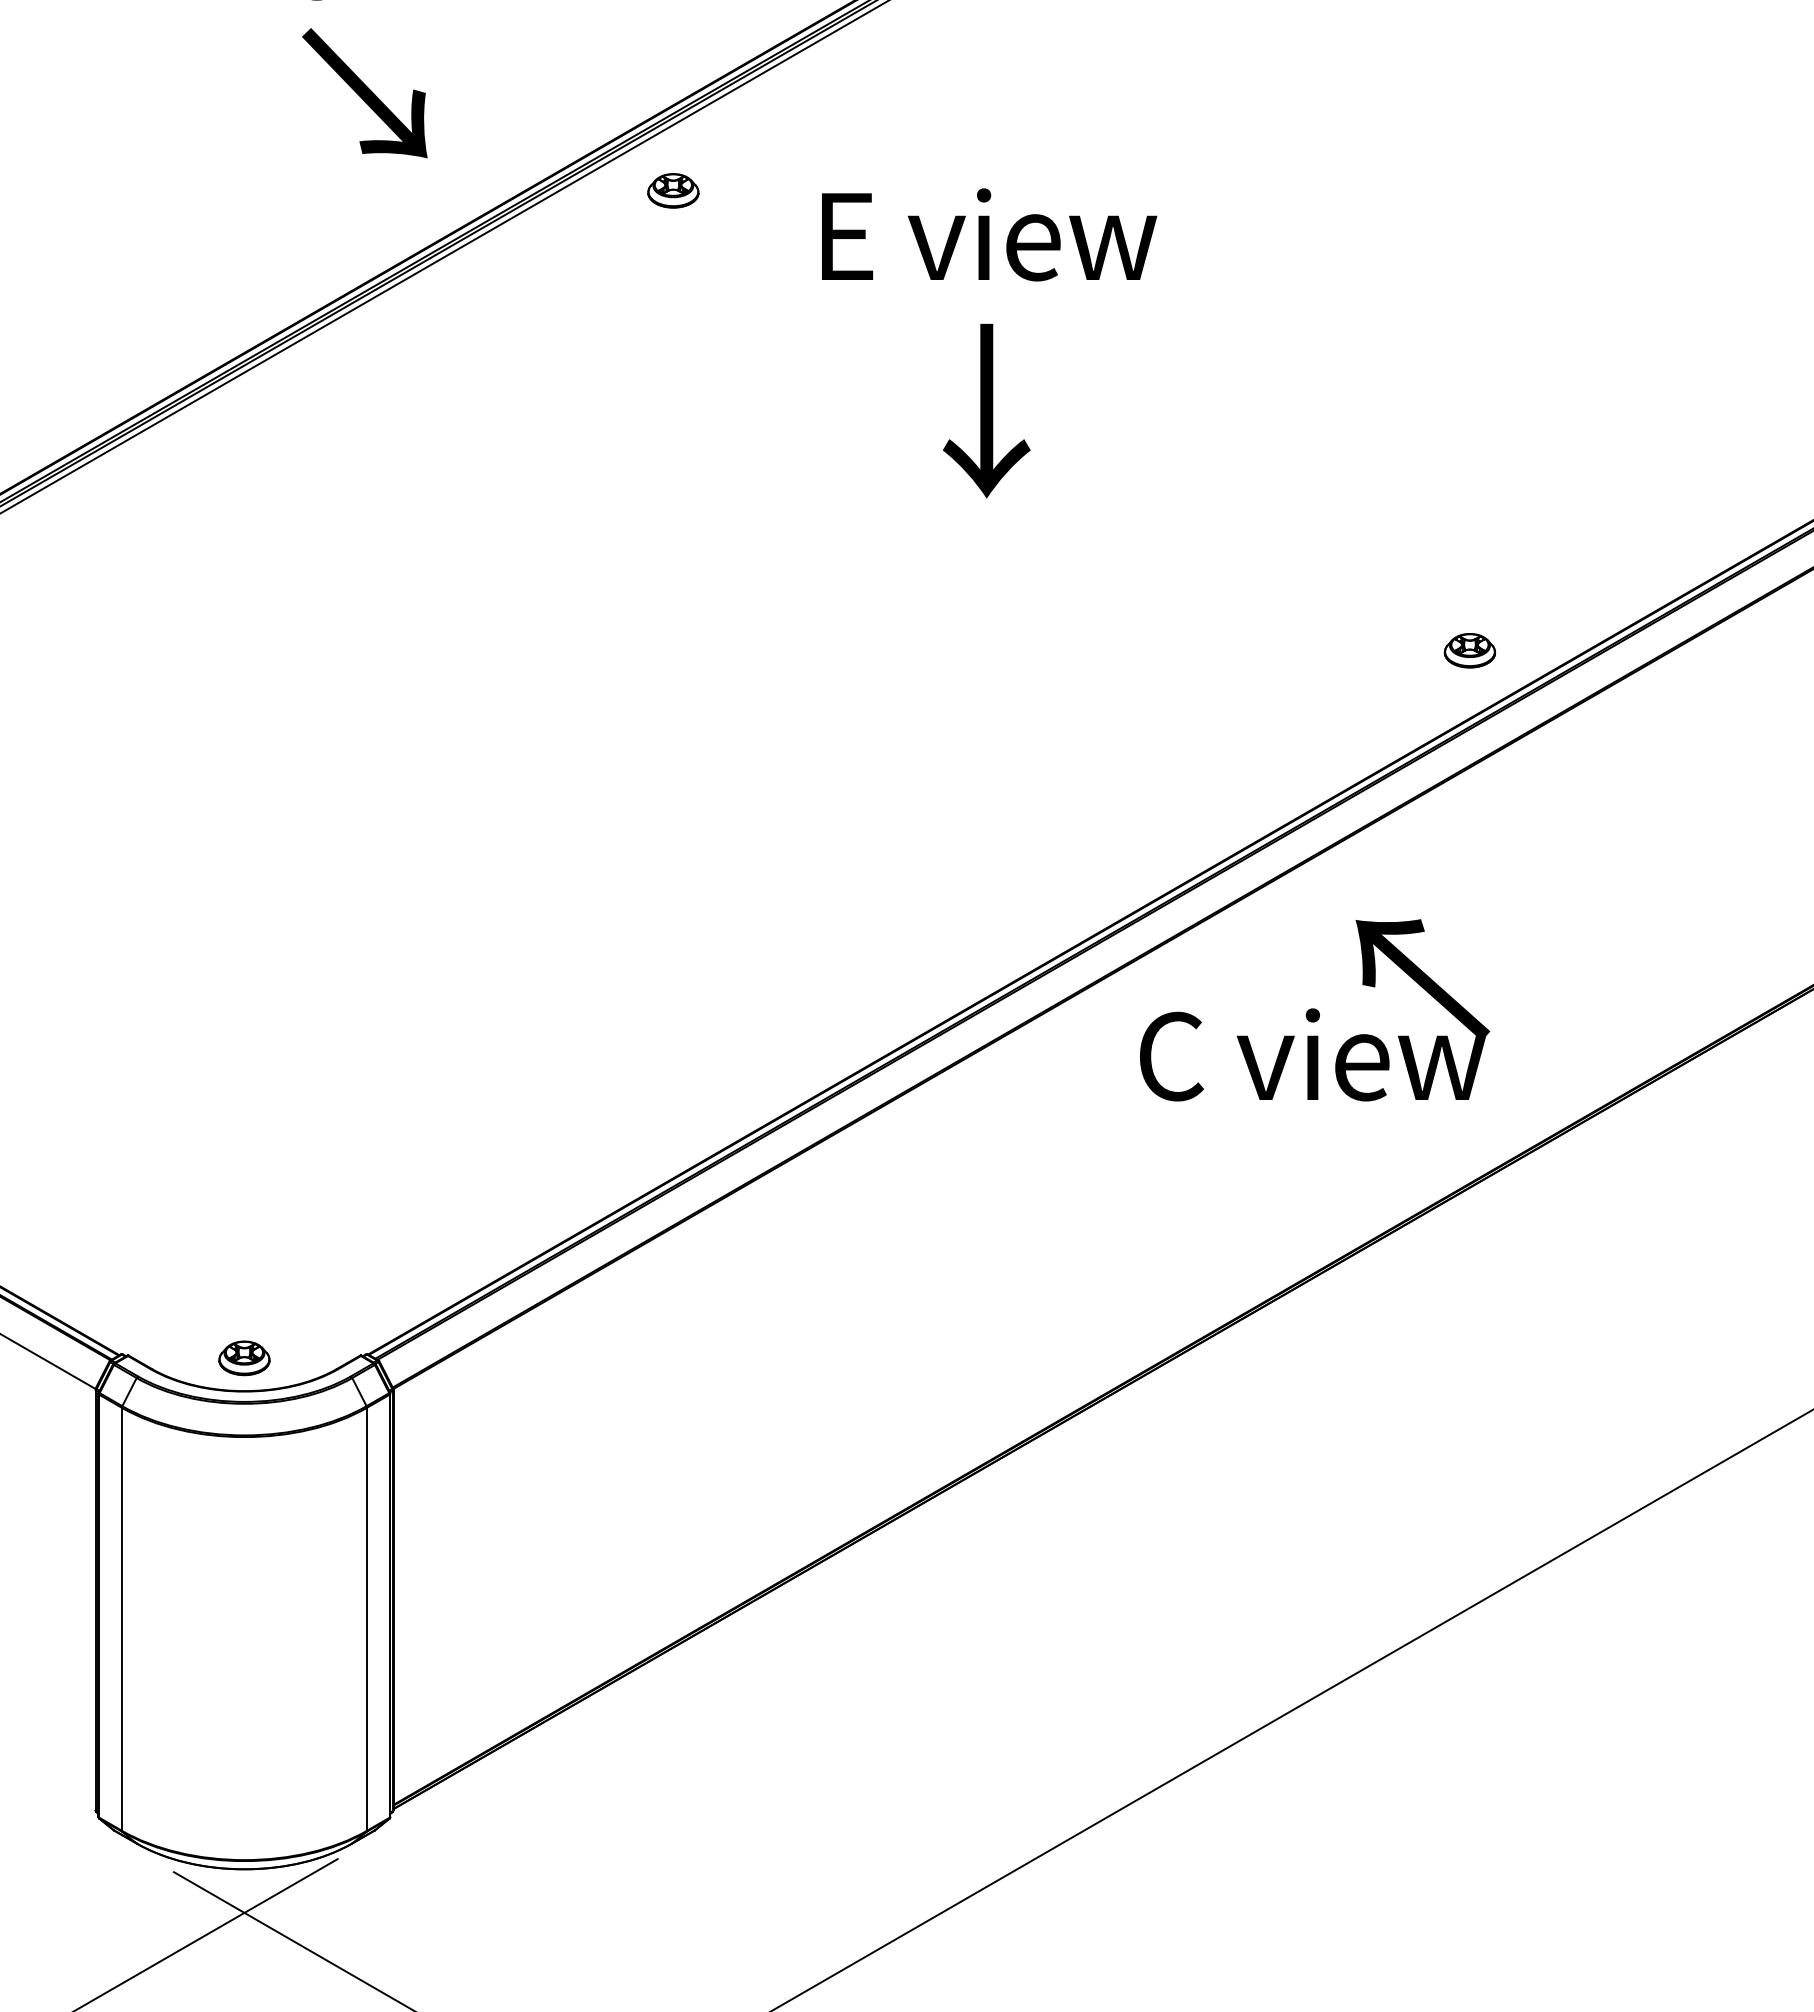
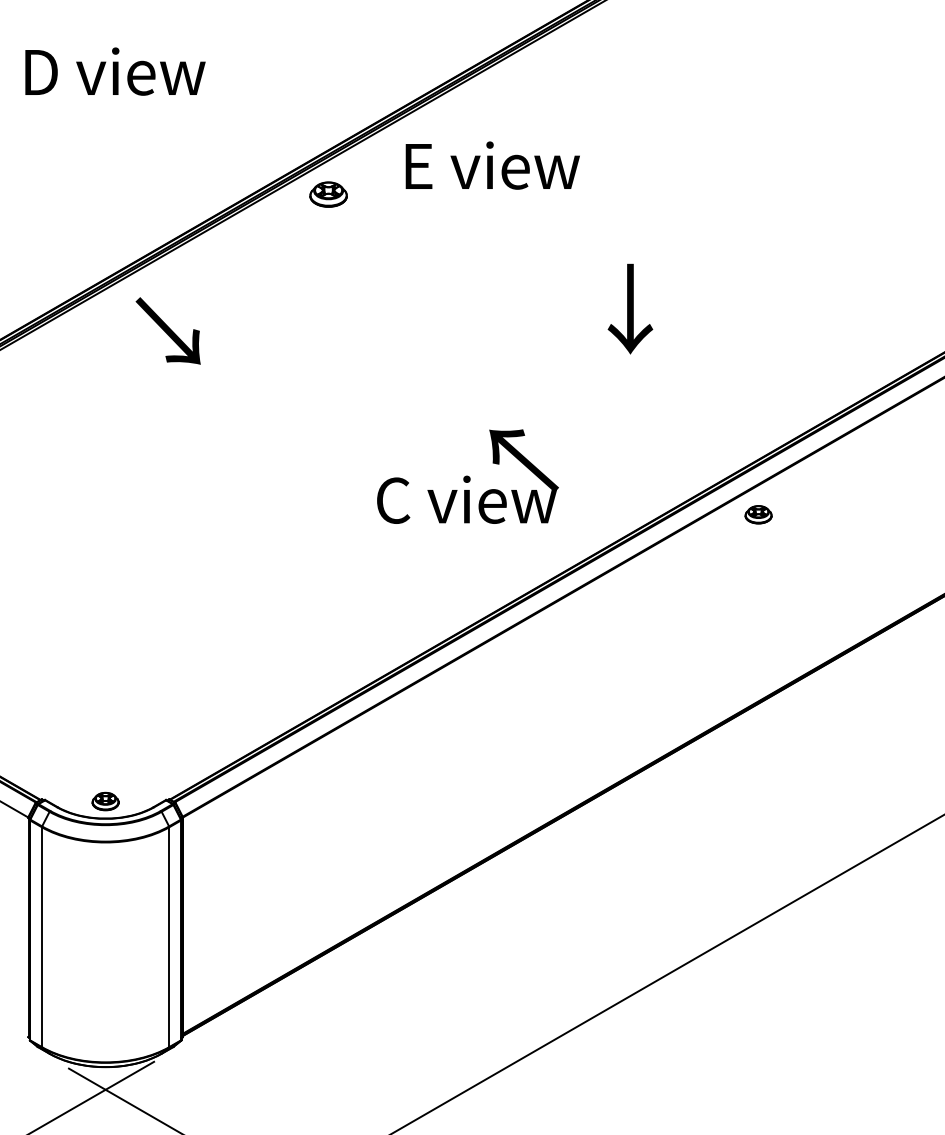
text: (363, 92) -> (167, 330), moved
part: (673, 190) -> (328, 194), size x1.4
text: (988, 234) -> (492, 165), moved
text: (986, 409) -> (630, 308), moved
part: (1469, 650) -> (758, 514), moved
text: (1313, 1010) -> (467, 476), moved

